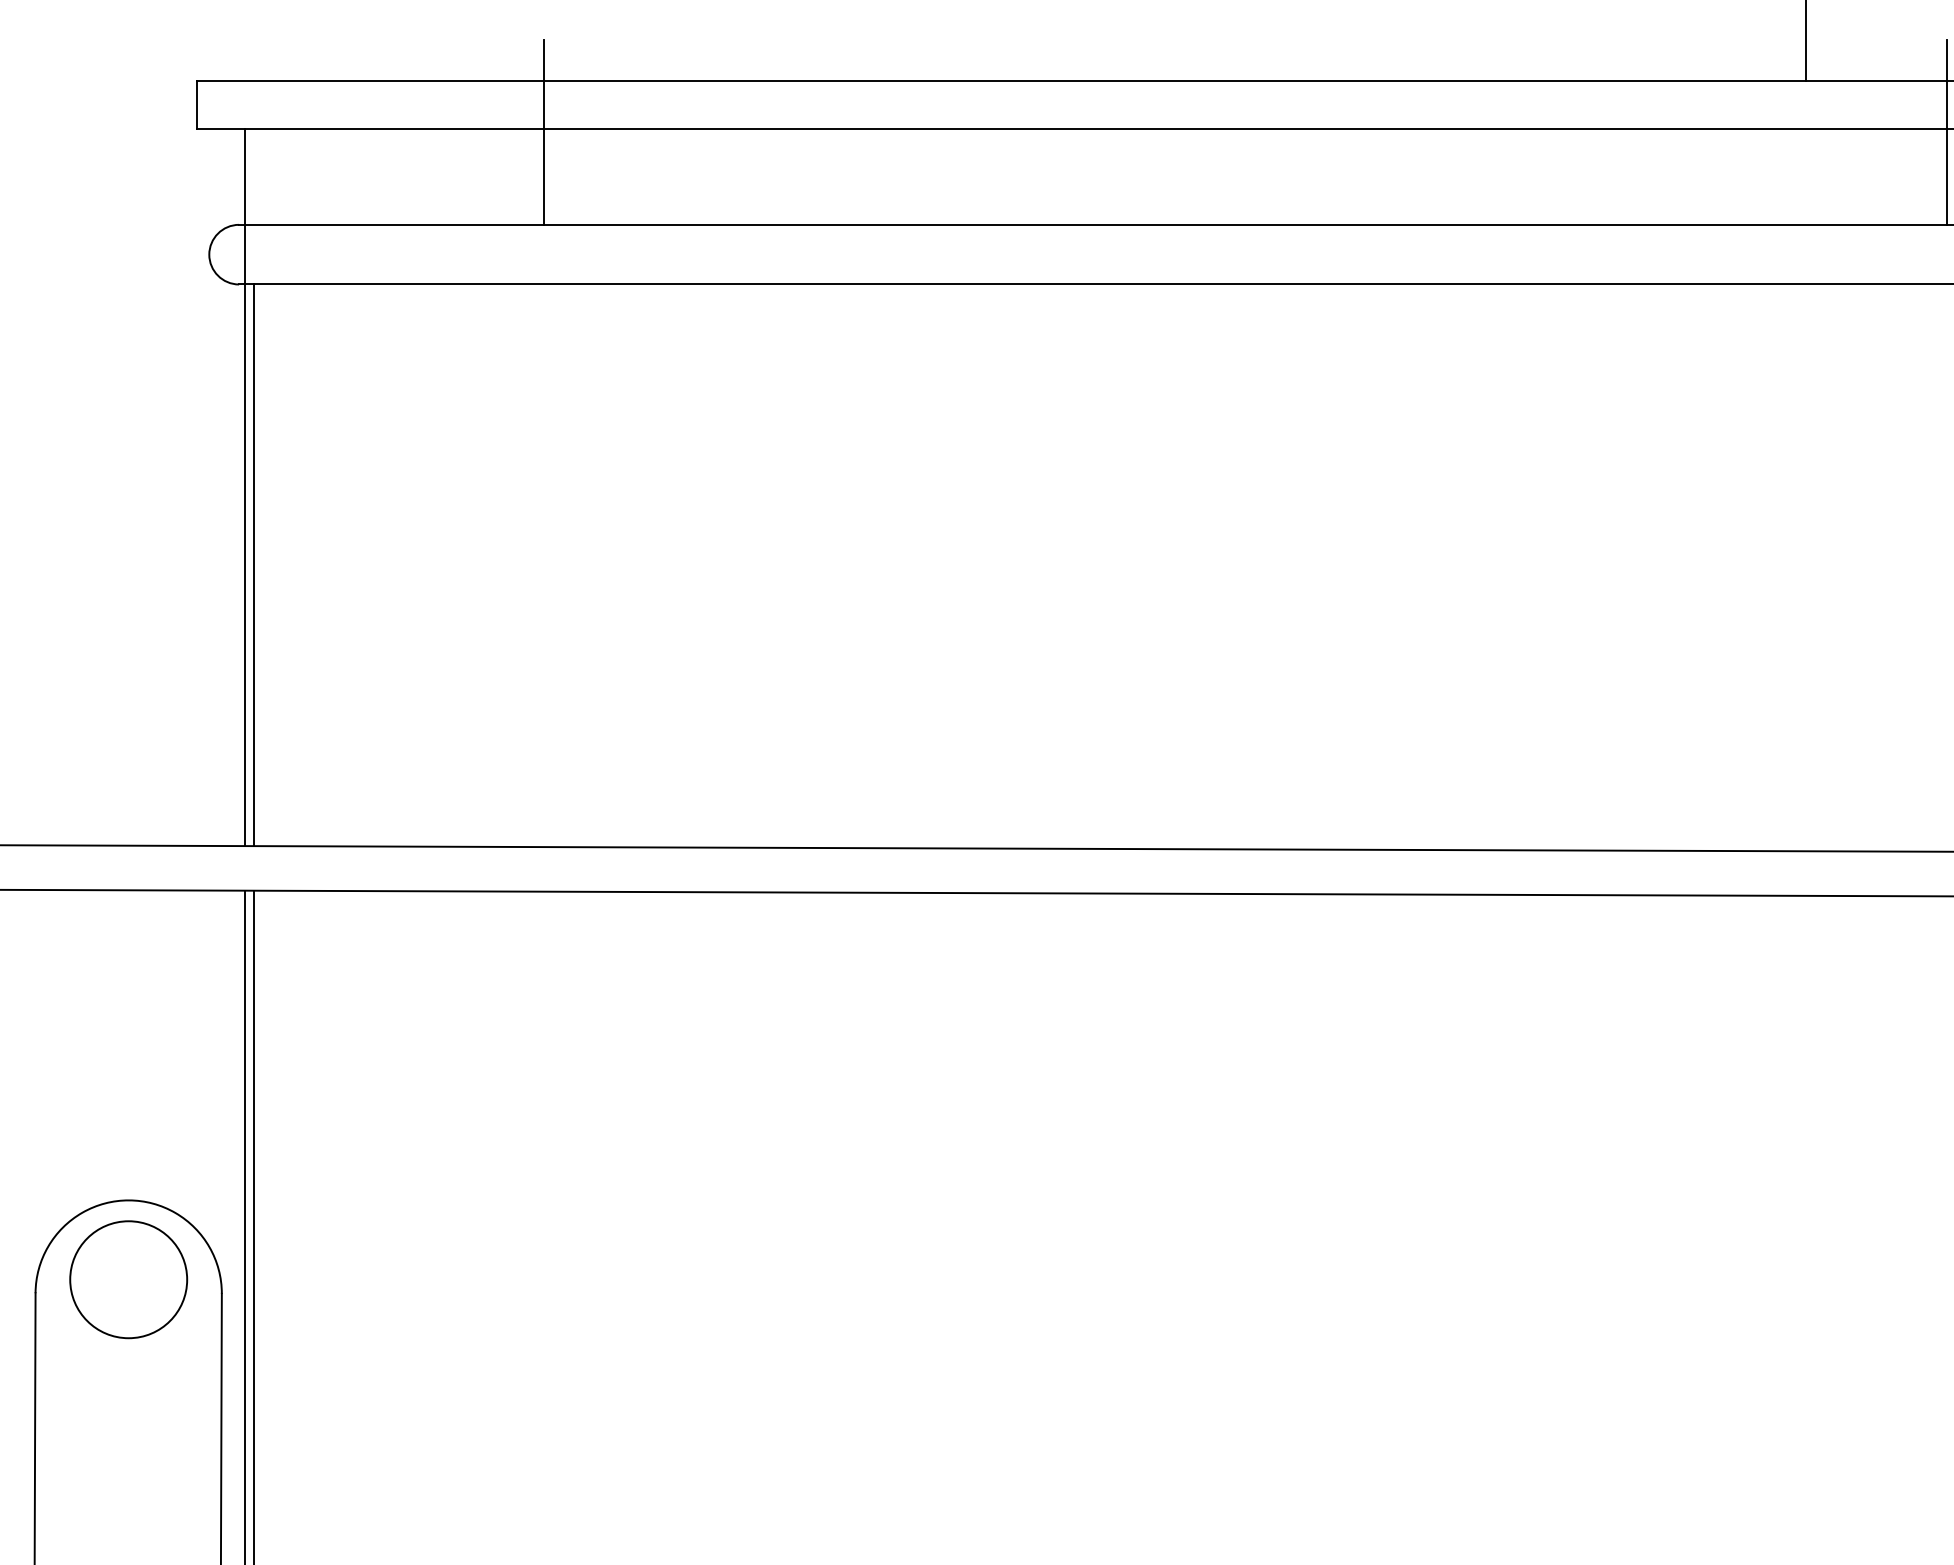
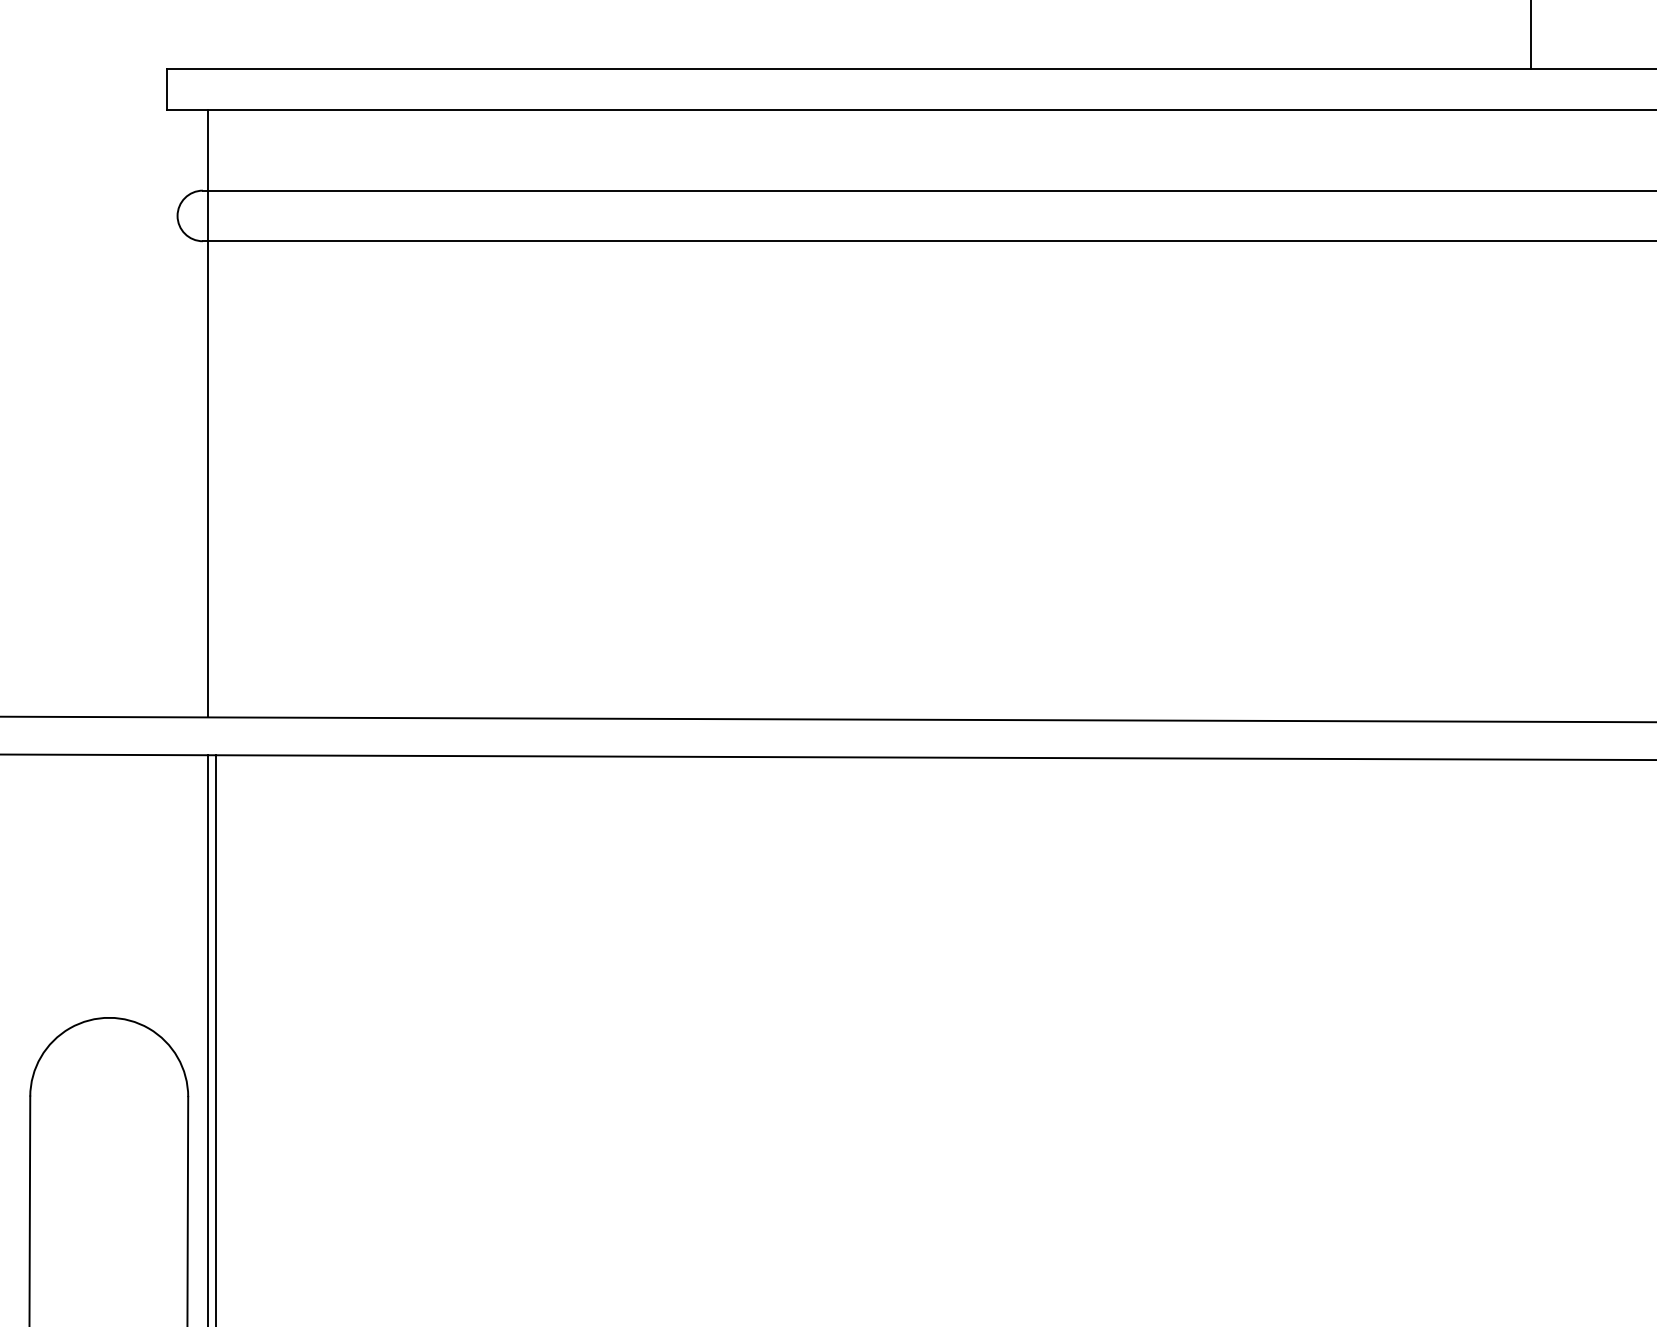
line: (543, 131) -> (460, 111), removed
line: (1946, 131) -> (1650, 111), removed
line: (254, 565) -> (215, 479), removed
circle: (128, 1279) -> (109, 1084), removed

